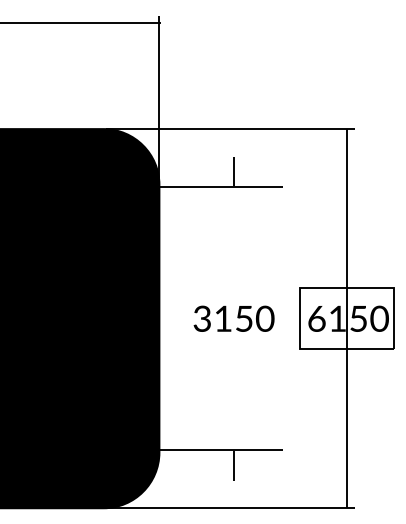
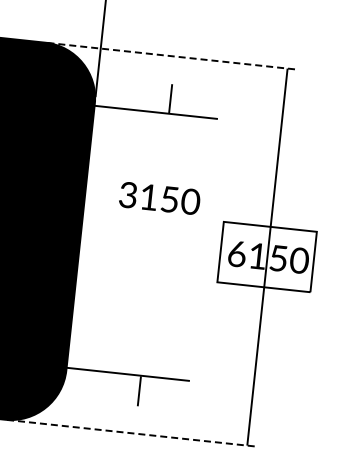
line: (230, 129) -> (171, 56), solid -> dashed
text: (233, 318) -> (159, 198), moved
line: (230, 508) -> (131, 433), solid -> dashed

